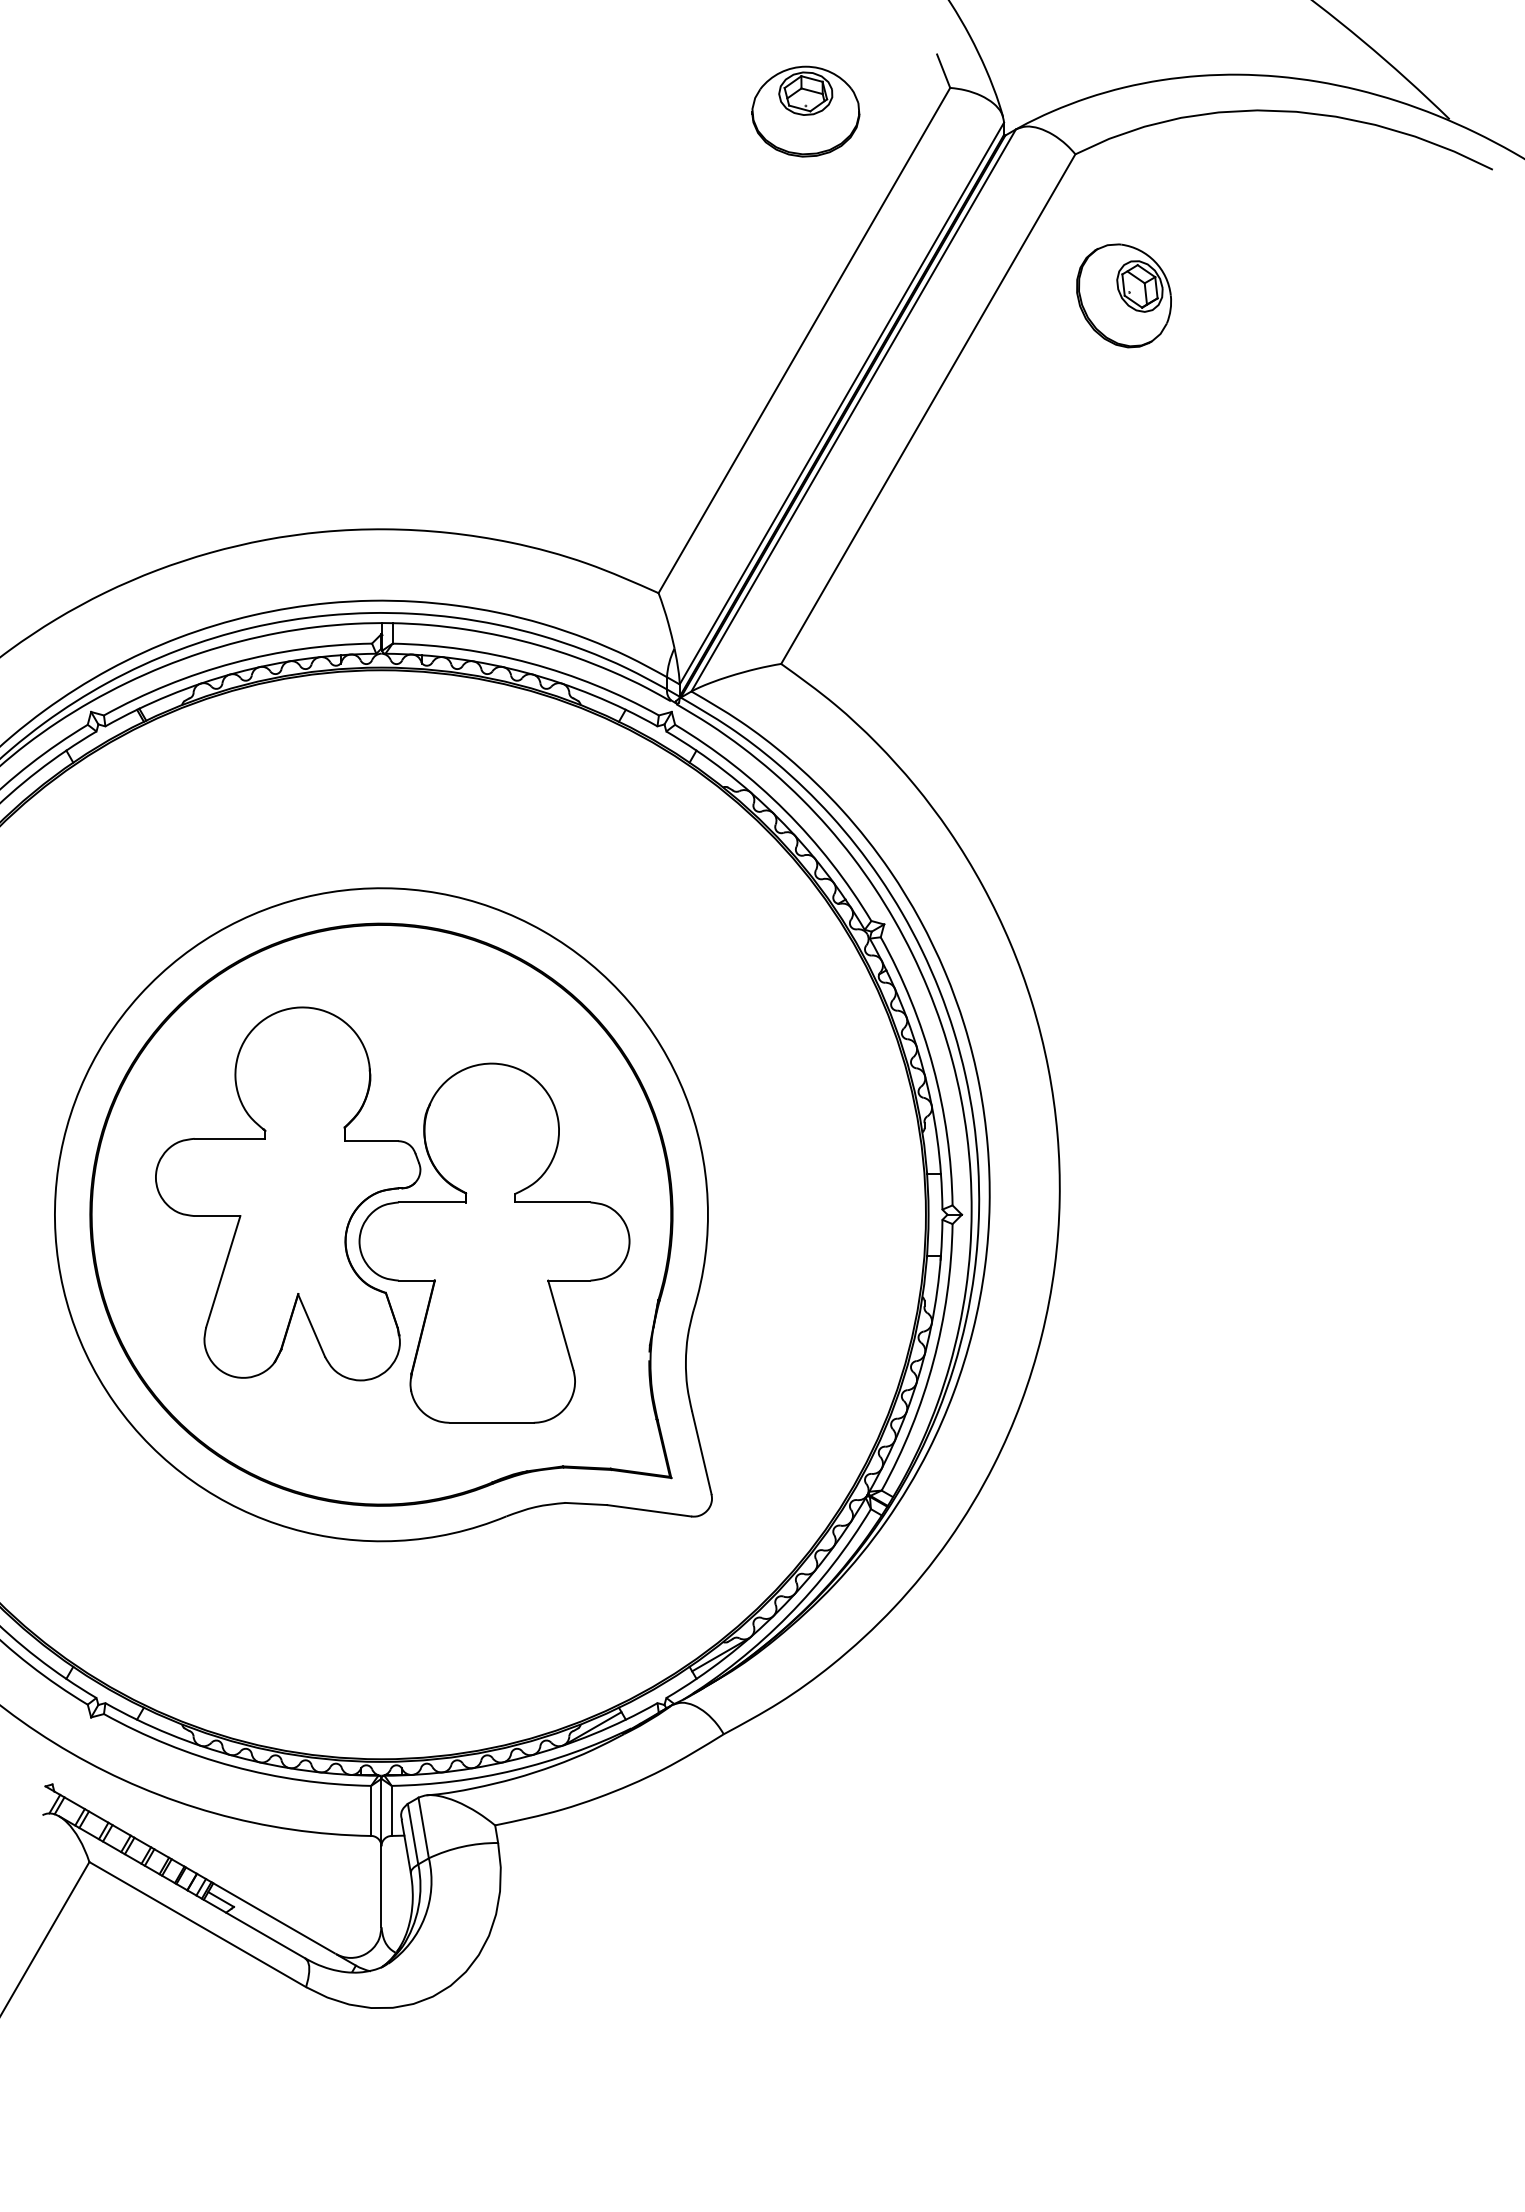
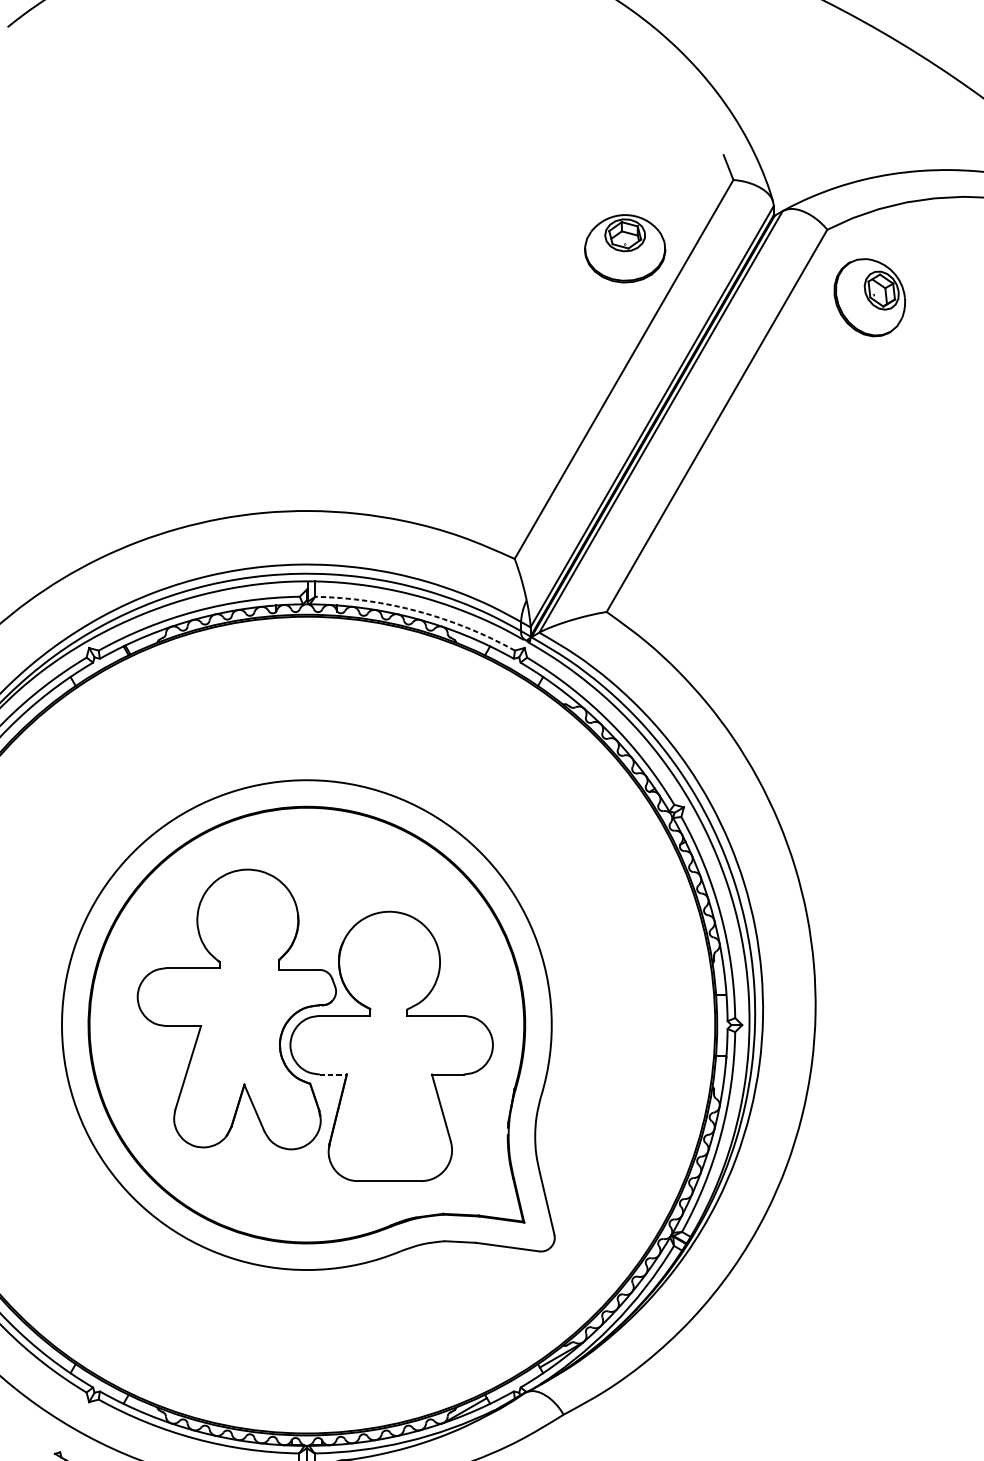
part: (805, 111) -> (624, 248), moved
part: (1123, 295) -> (869, 297), moved
arc: (530, 663) -> (418, 611), solid -> dashed
line: (417, 1280) -> (333, 1074), solid -> dashed

